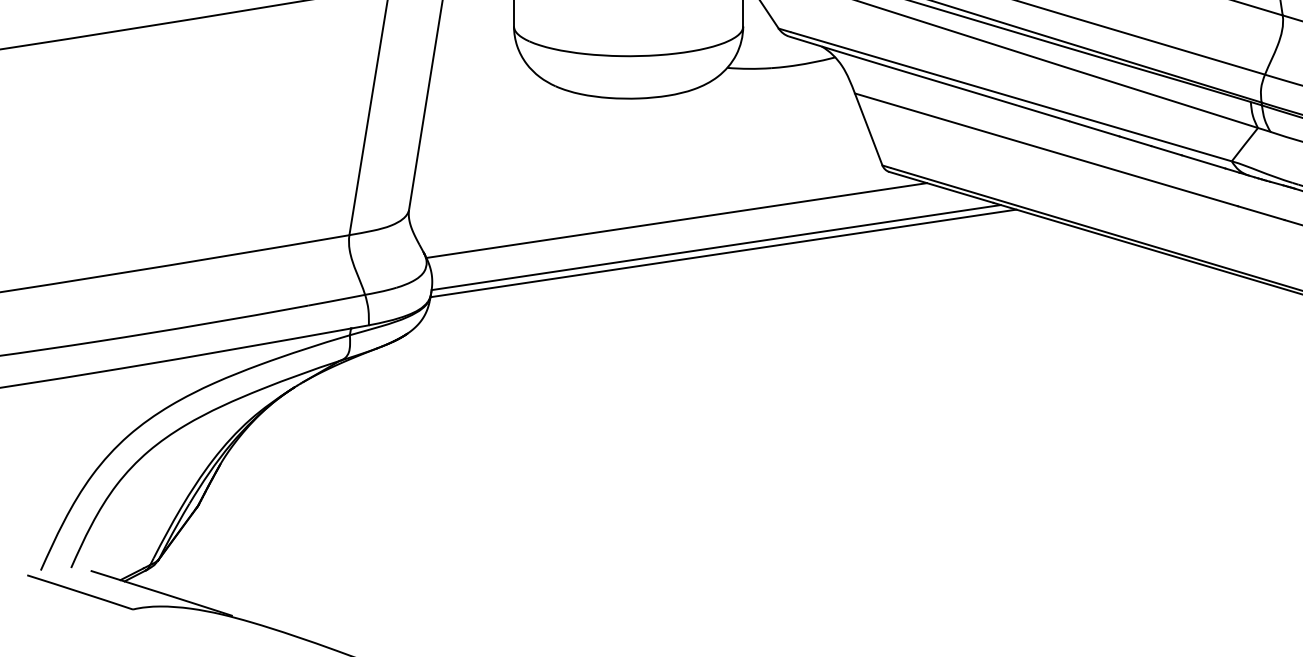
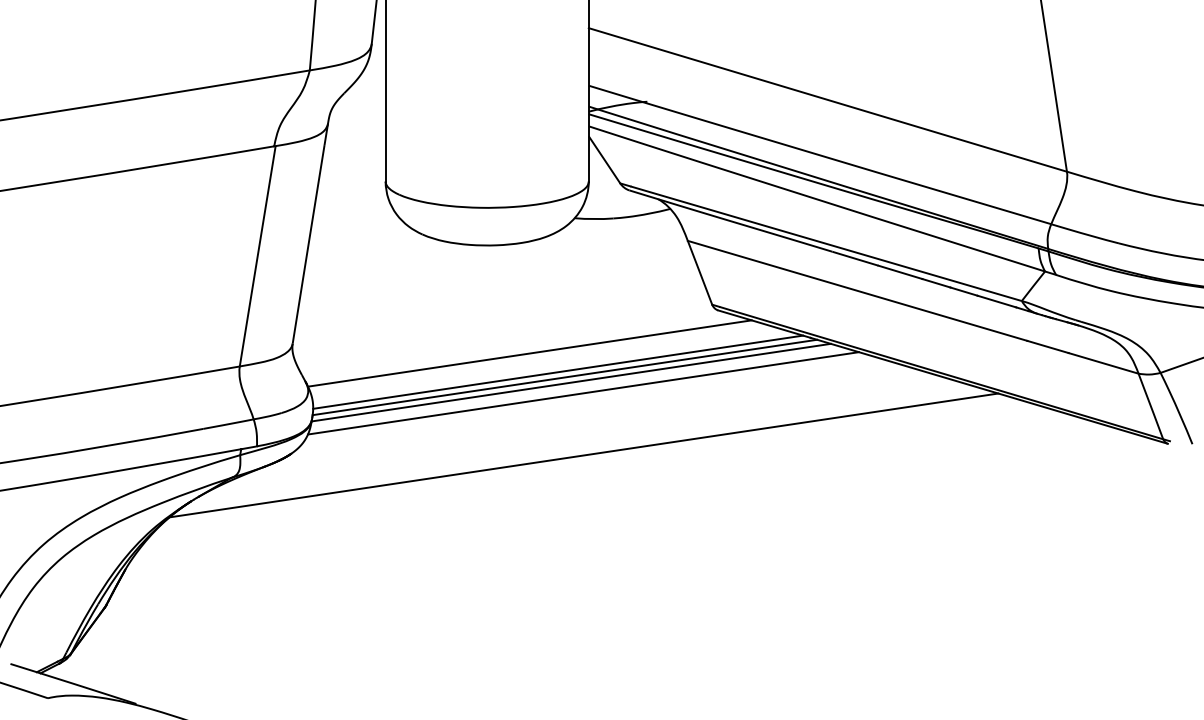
line: (709, 240) -> (558, 371), added
line: (736, 265) -> (582, 393), added
line: (737, 335) -> (583, 455), added

